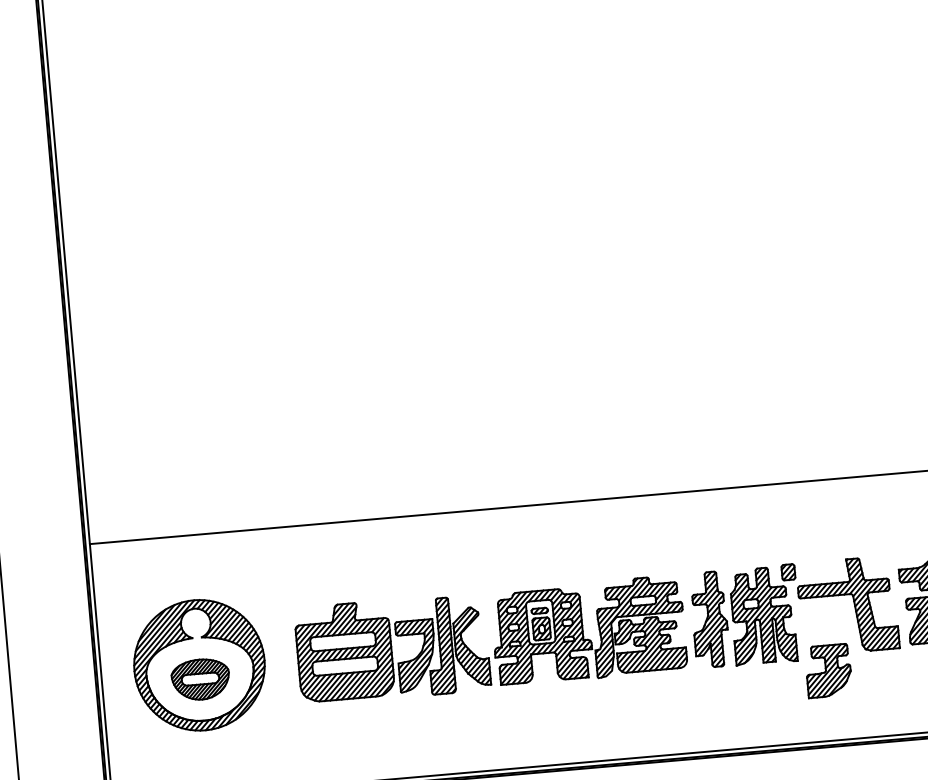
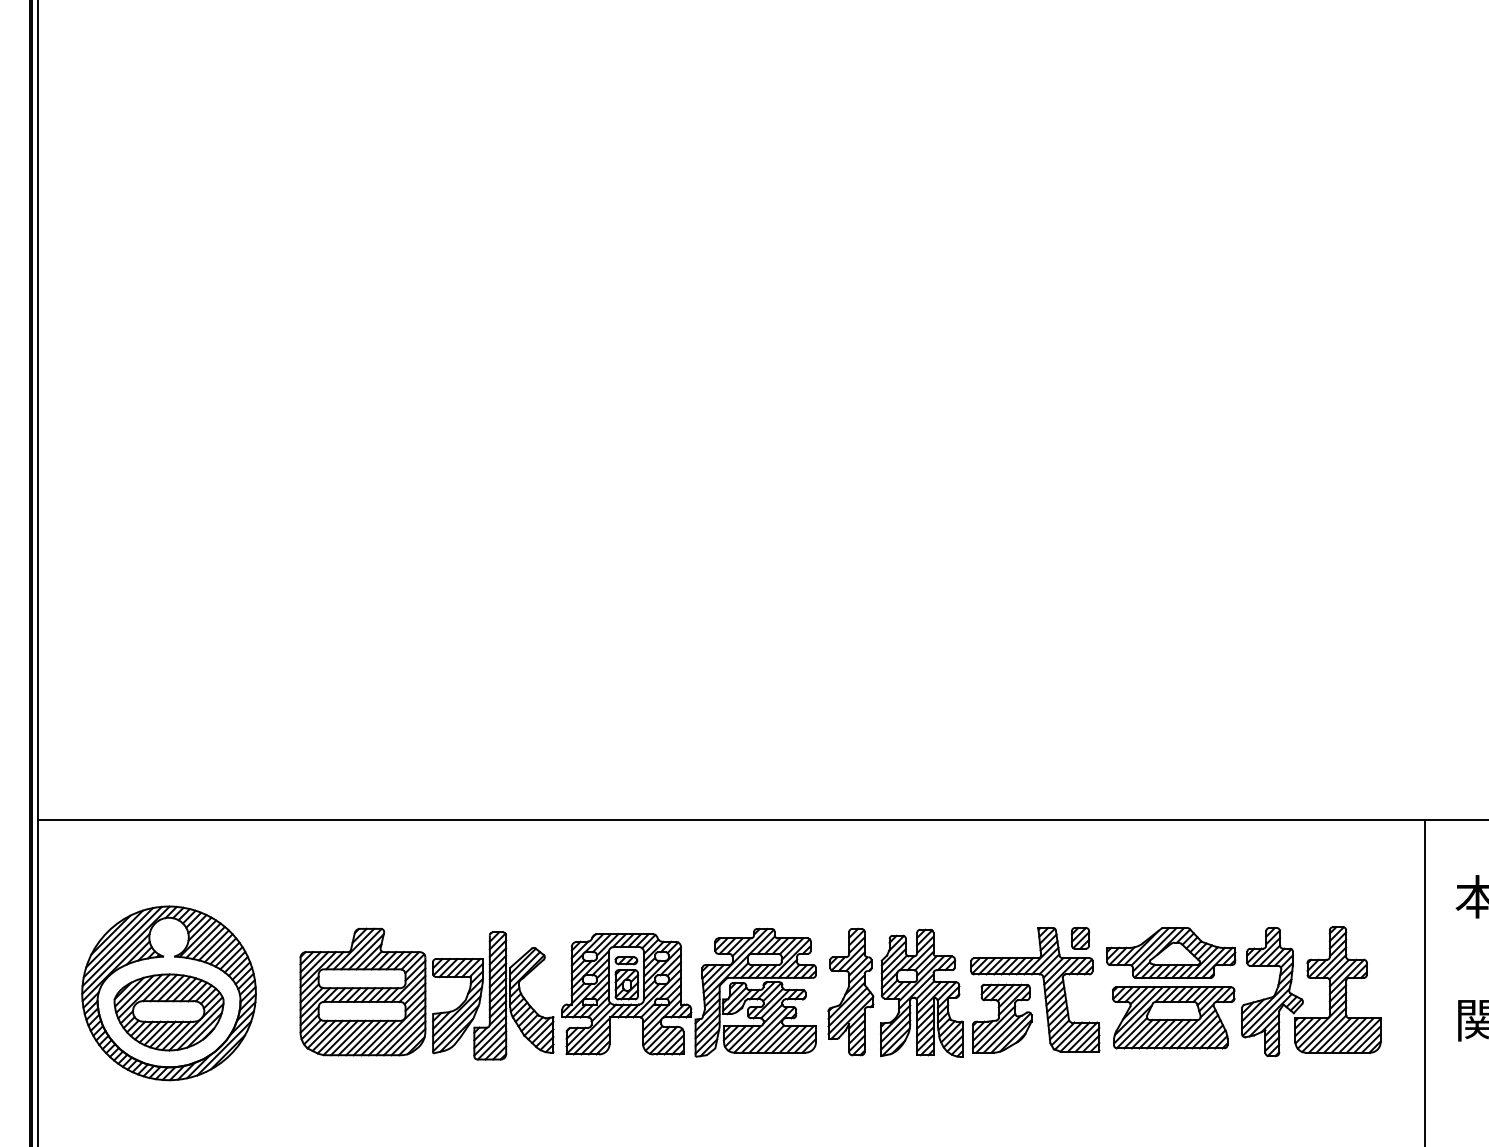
part: (788, 572) -> (1080, 938), moved
part: (828, 670) -> (1002, 1018), moved
part: (200, 679) -> (168, 1012), size x1.43

